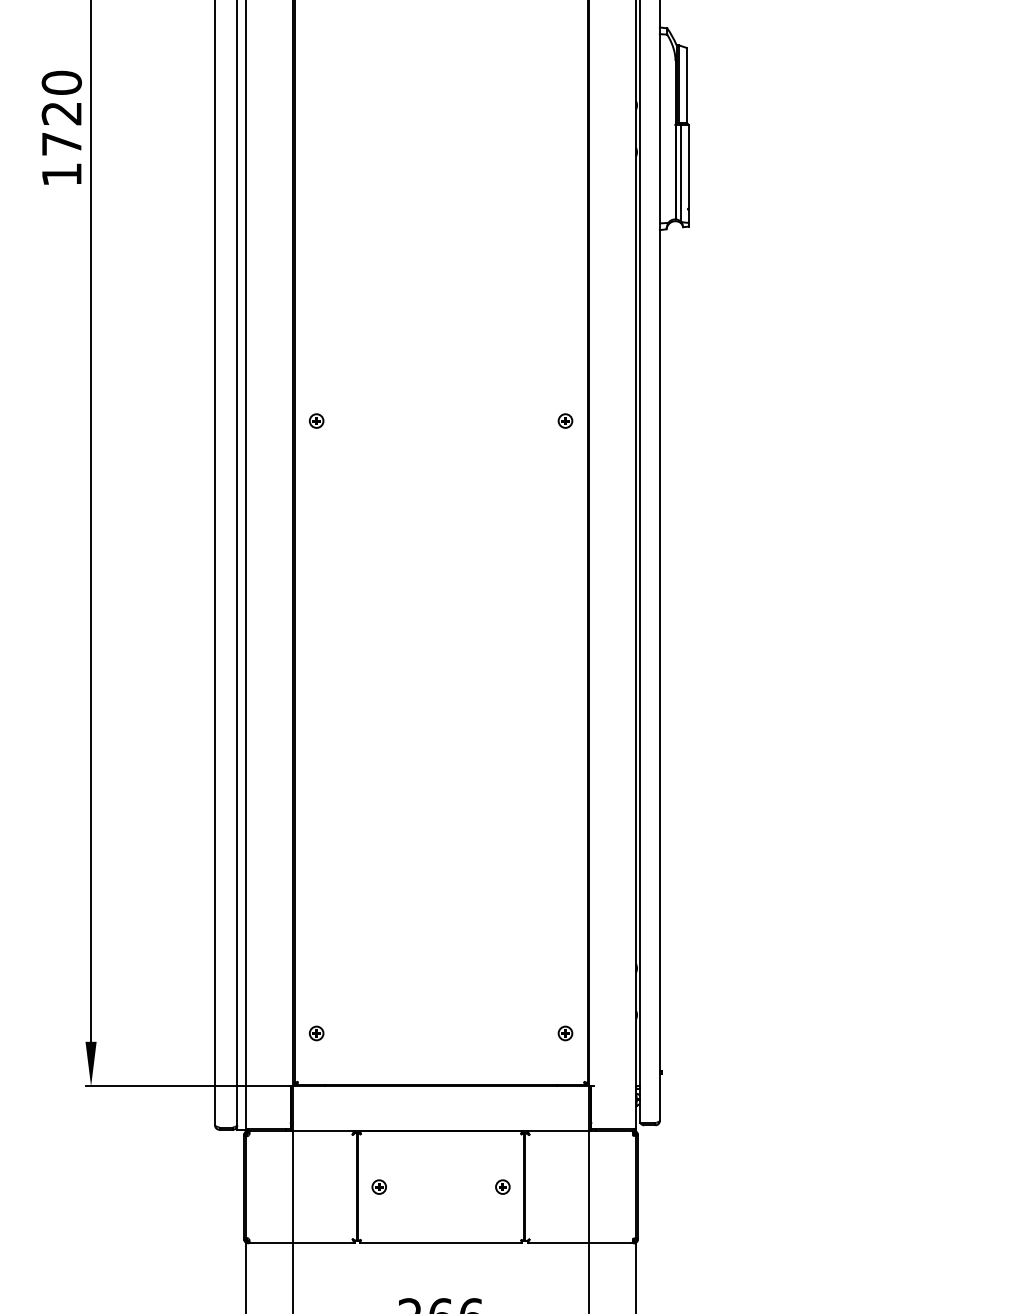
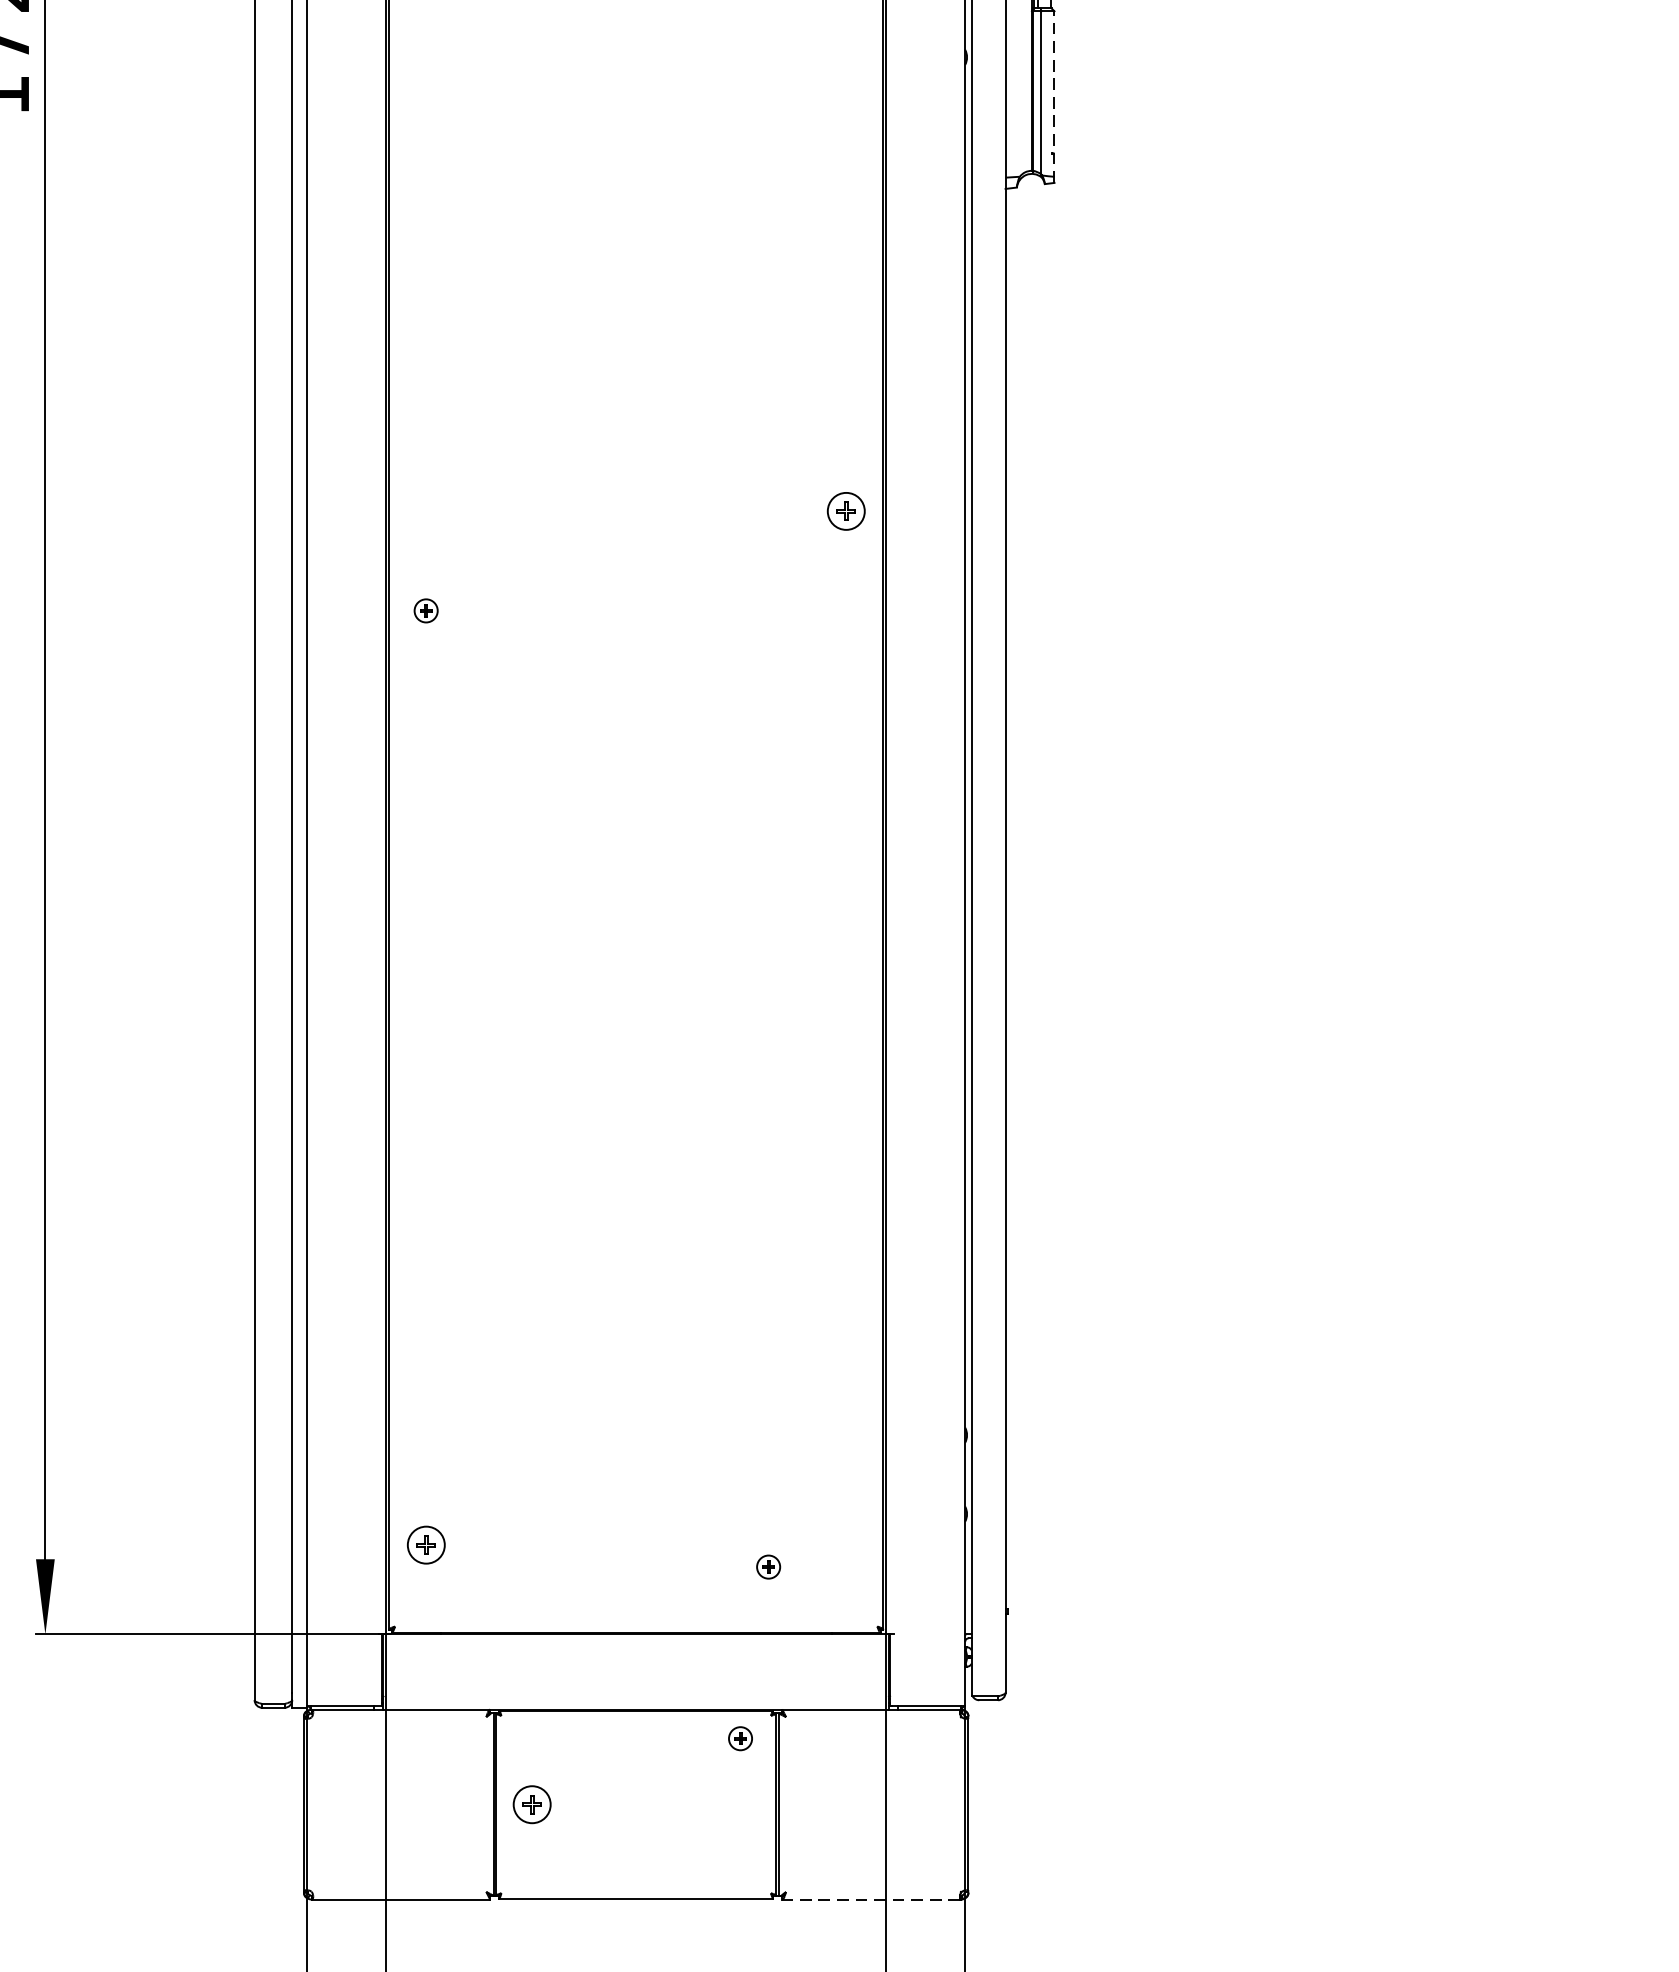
line: (688, 175) -> (1053, 96), solid -> dashed
part: (316, 420) -> (425, 609), moved
part: (565, 420) -> (846, 510), size x1.6
part: (316, 1033) -> (425, 1545), size x1.6
part: (565, 1033) -> (768, 1567), moved
part: (378, 1186) -> (530, 1803), size x1.6
part: (502, 1186) -> (739, 1737), moved
line: (580, 1243) -> (871, 1899), solid -> dashed

